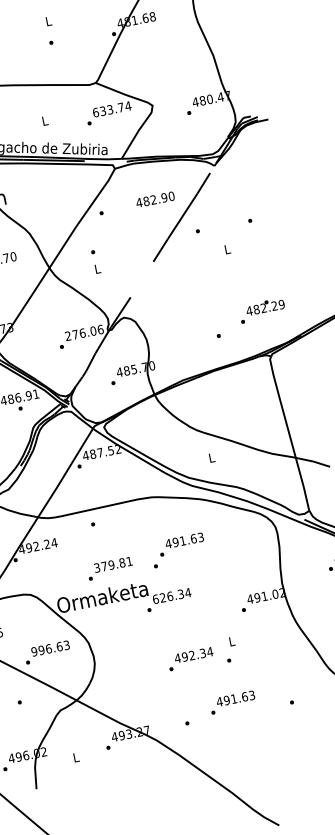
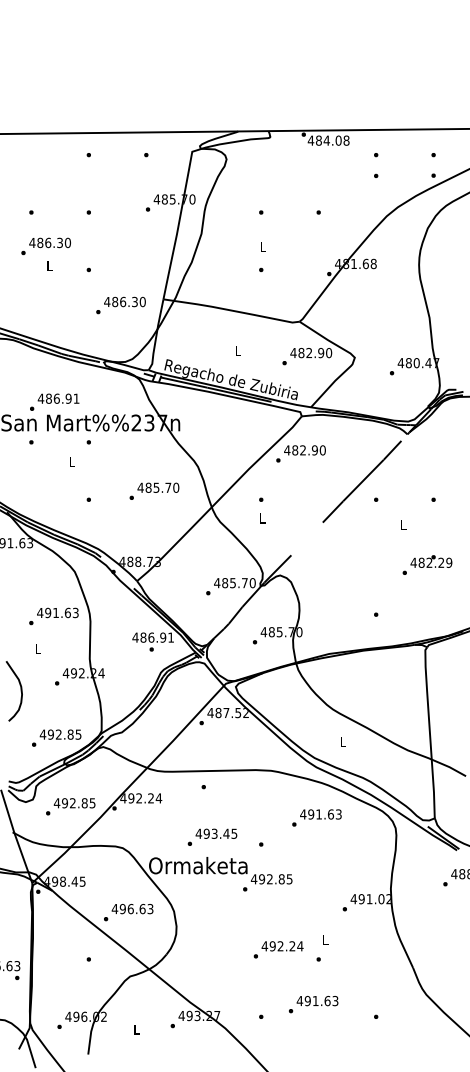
text: (112, 108) -> (311, 352), 633.74 -> 482.90
text: (154, 199) -> (304, 450), moved
text: (262, 310) -> (427, 564), moved
text: (84, 333) -> (234, 583), 276.06 -> 485.70
text: (181, 544) -> (316, 817), moved
text: (113, 564) -> (216, 833), 379.81 -> 493.45
text: (171, 596) -> (271, 879), 626.34 -> 492.85
text: (34, 652) -> (114, 909), 996.63 -> 496.63
text: (202, 653) -> (292, 946), 492.34 -> 492.24

